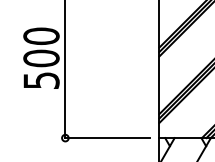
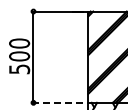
line: (108, 137) -> (58, 102), solid -> dashed

